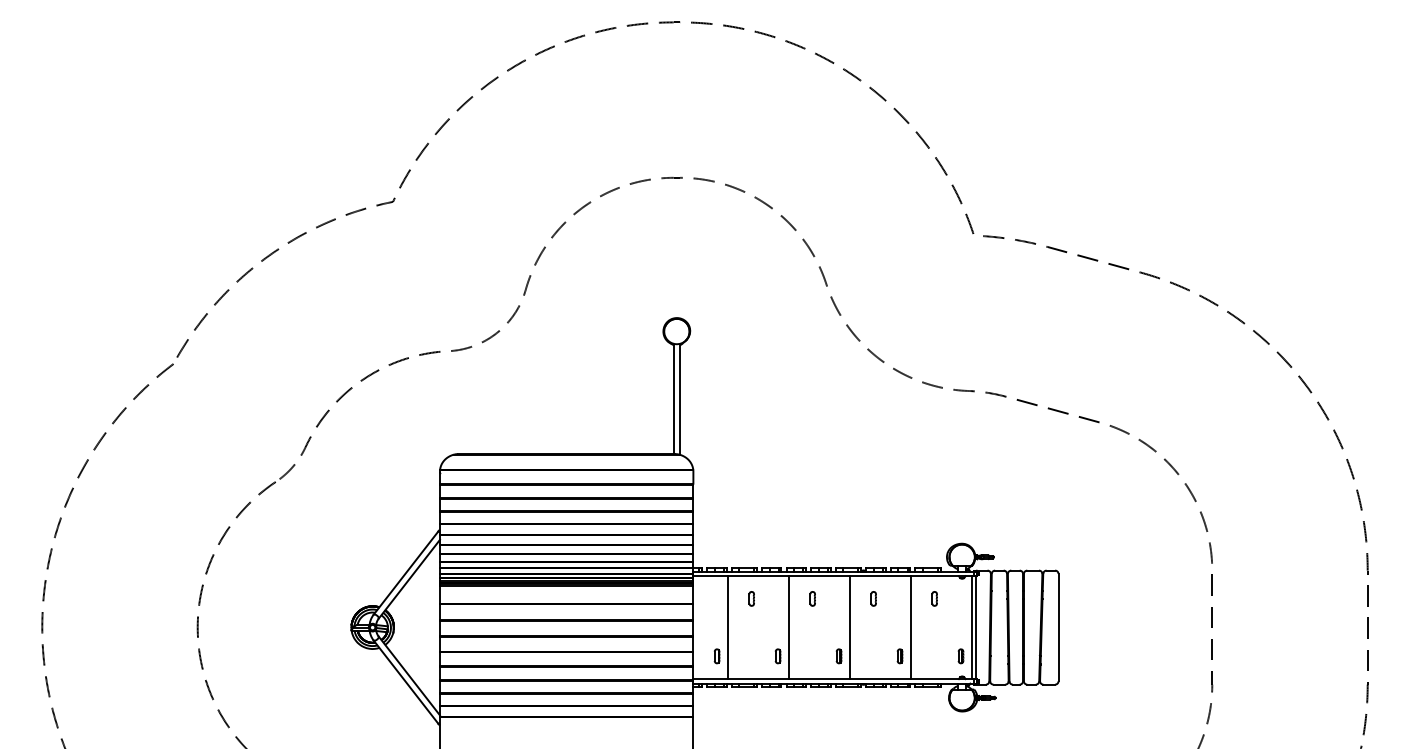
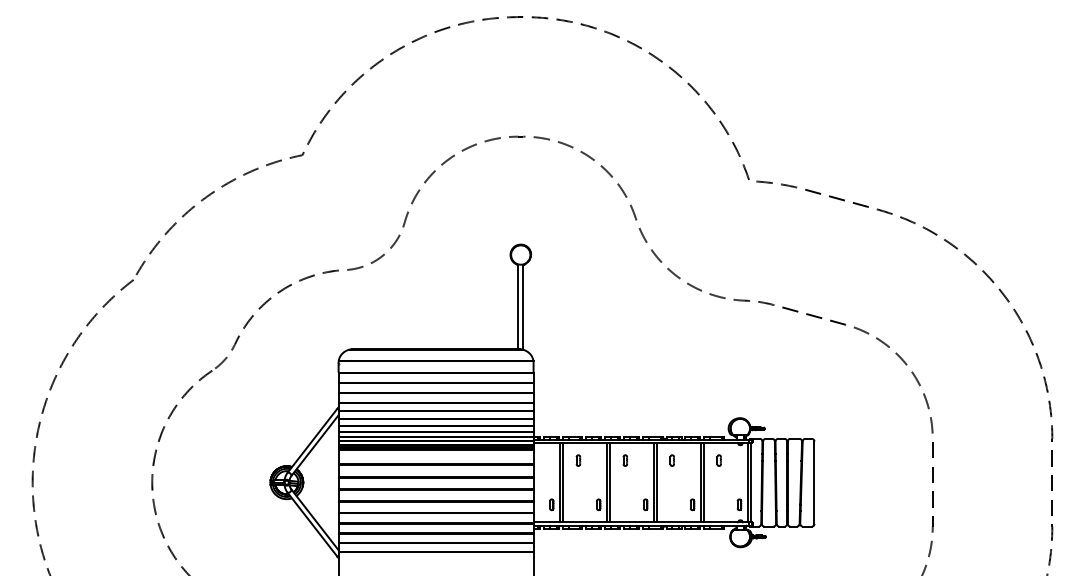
line: (732, 627) -> (563, 482), added
line: (792, 627) -> (609, 482), added
line: (853, 627) -> (656, 482), added
line: (914, 627) -> (703, 482), added

